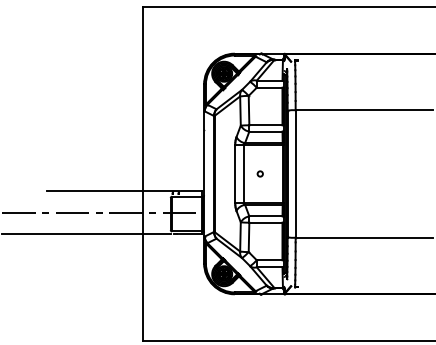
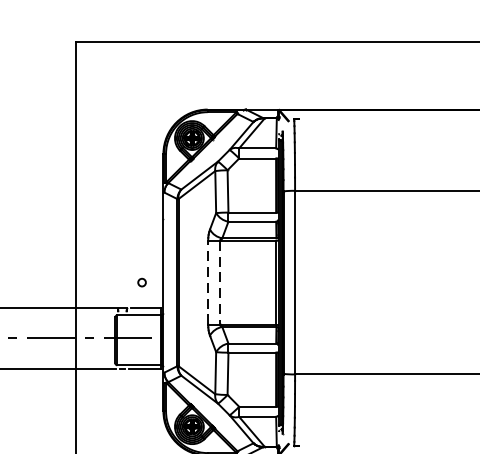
line: (235, 173) -> (208, 281), solid -> dashed
circle: (259, 173) -> (140, 281), moved
line: (243, 174) -> (220, 283), solid -> dashed

